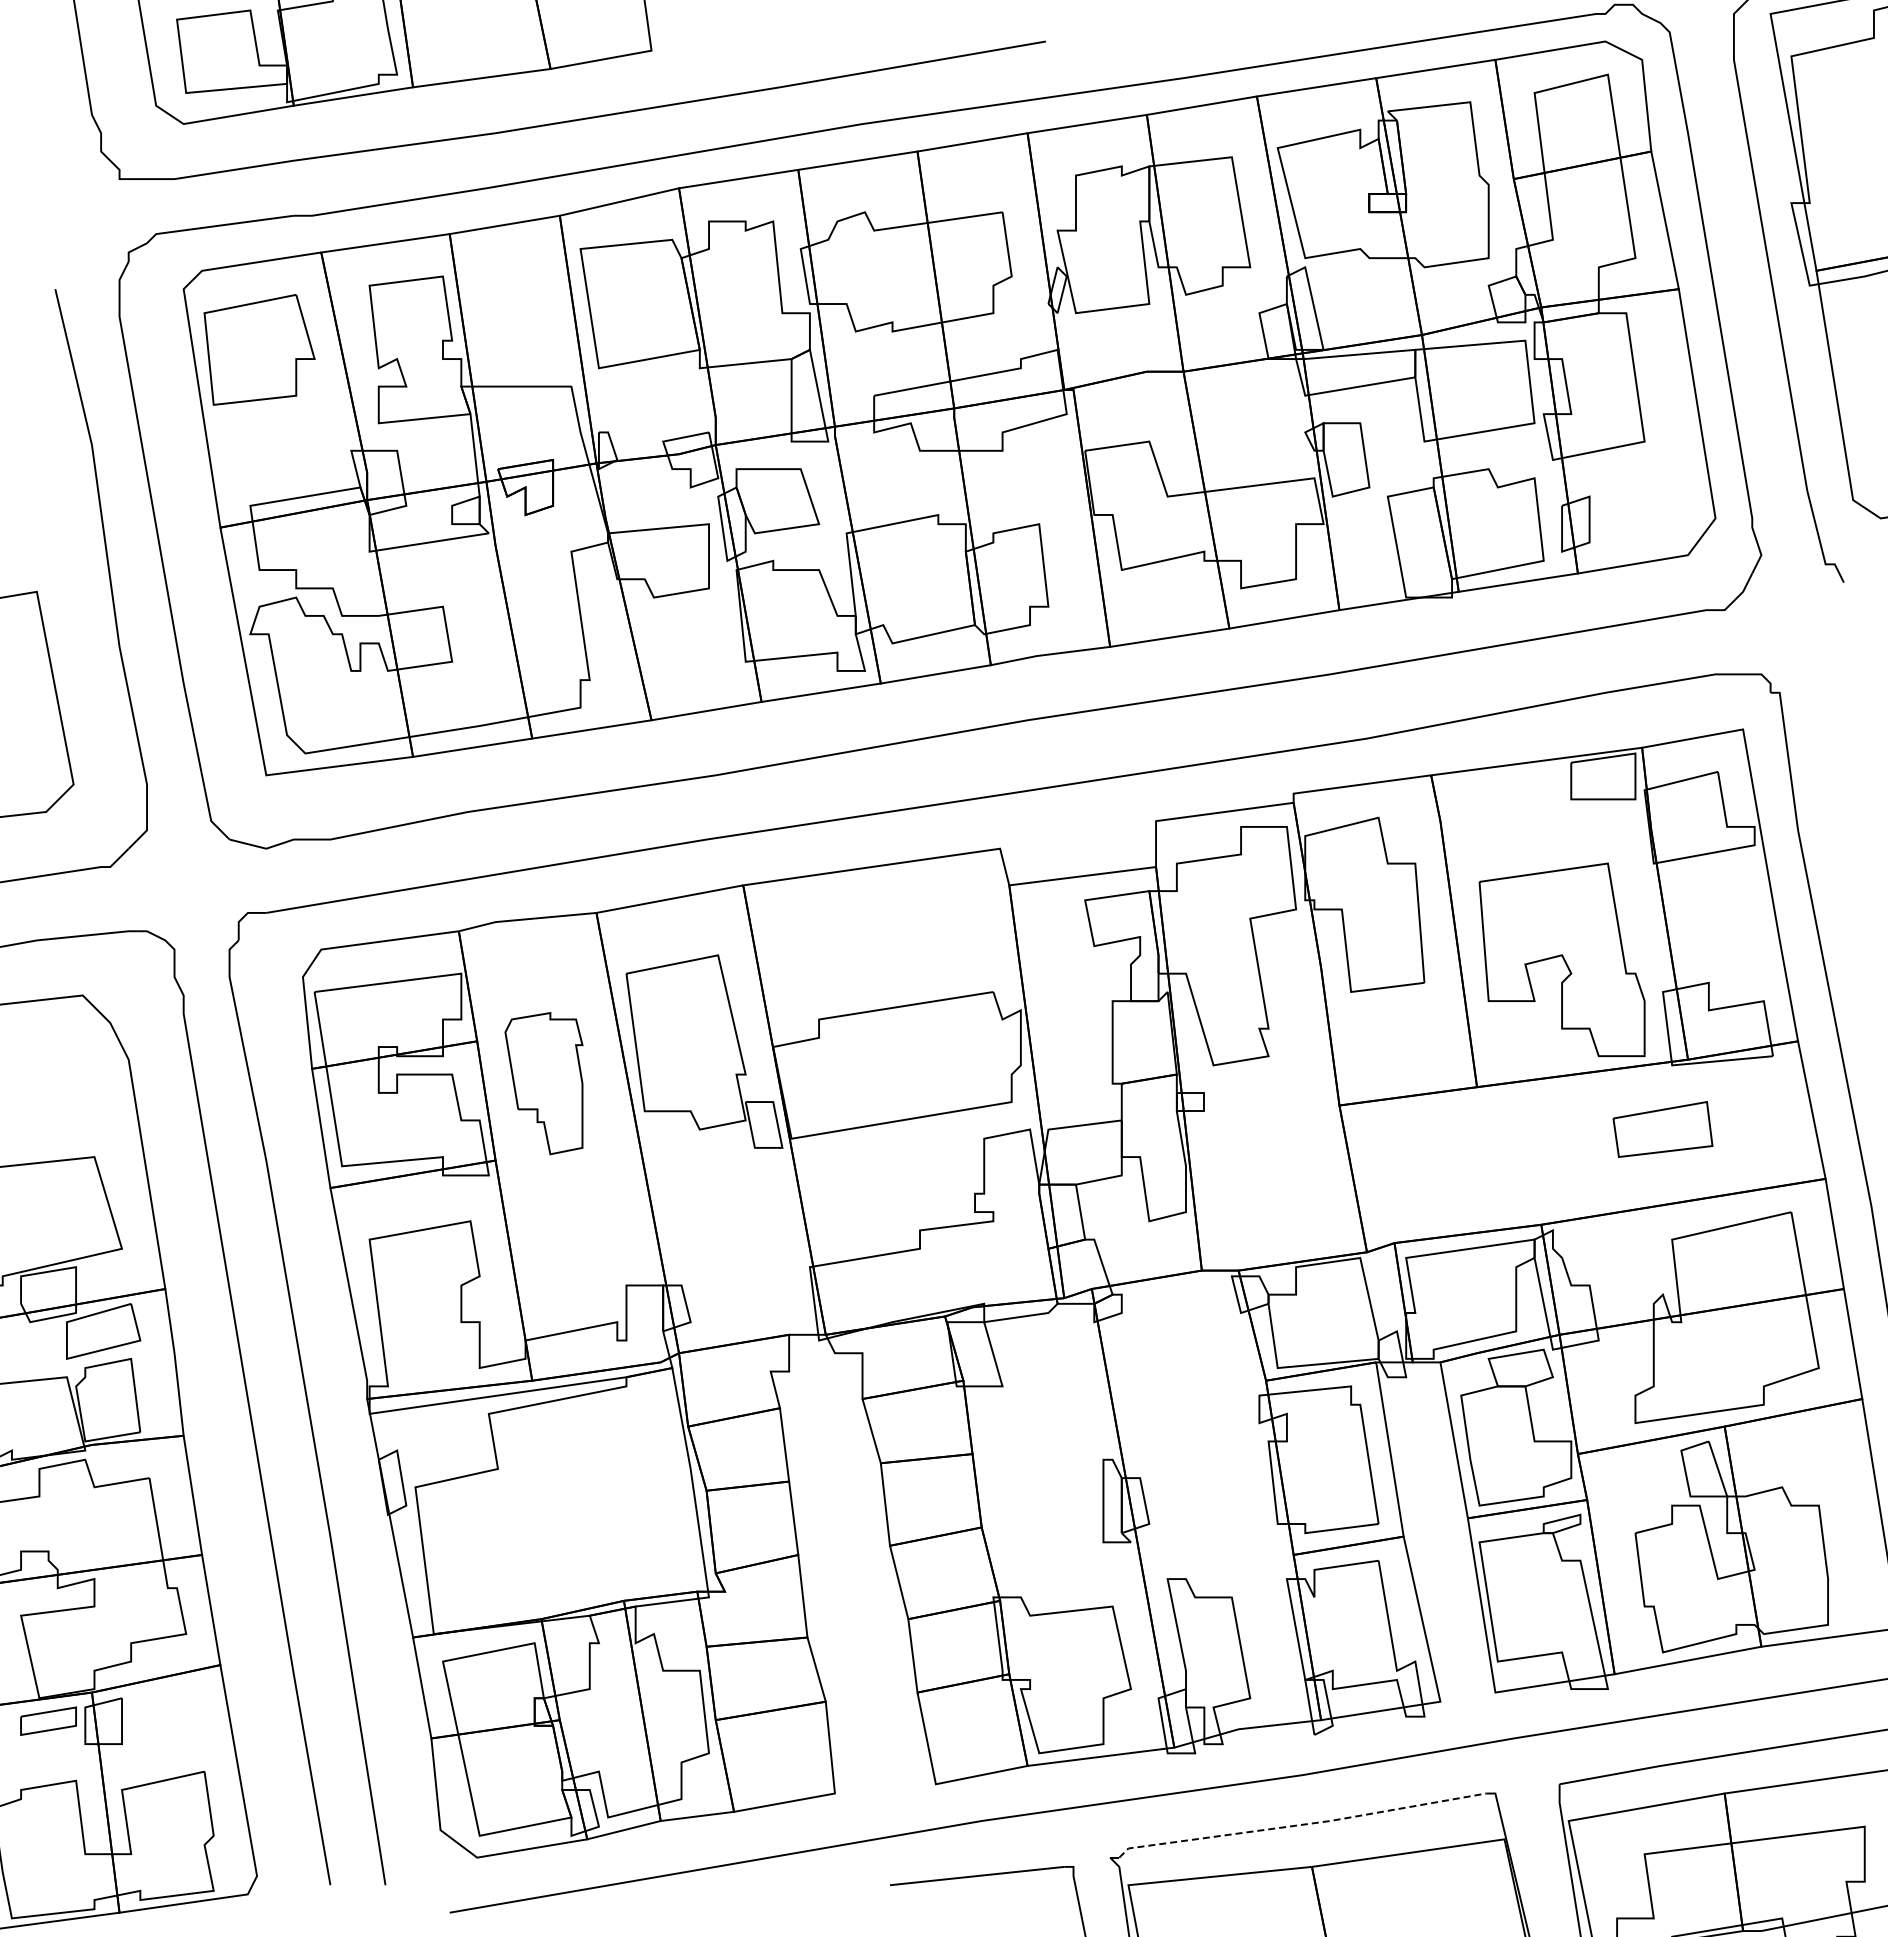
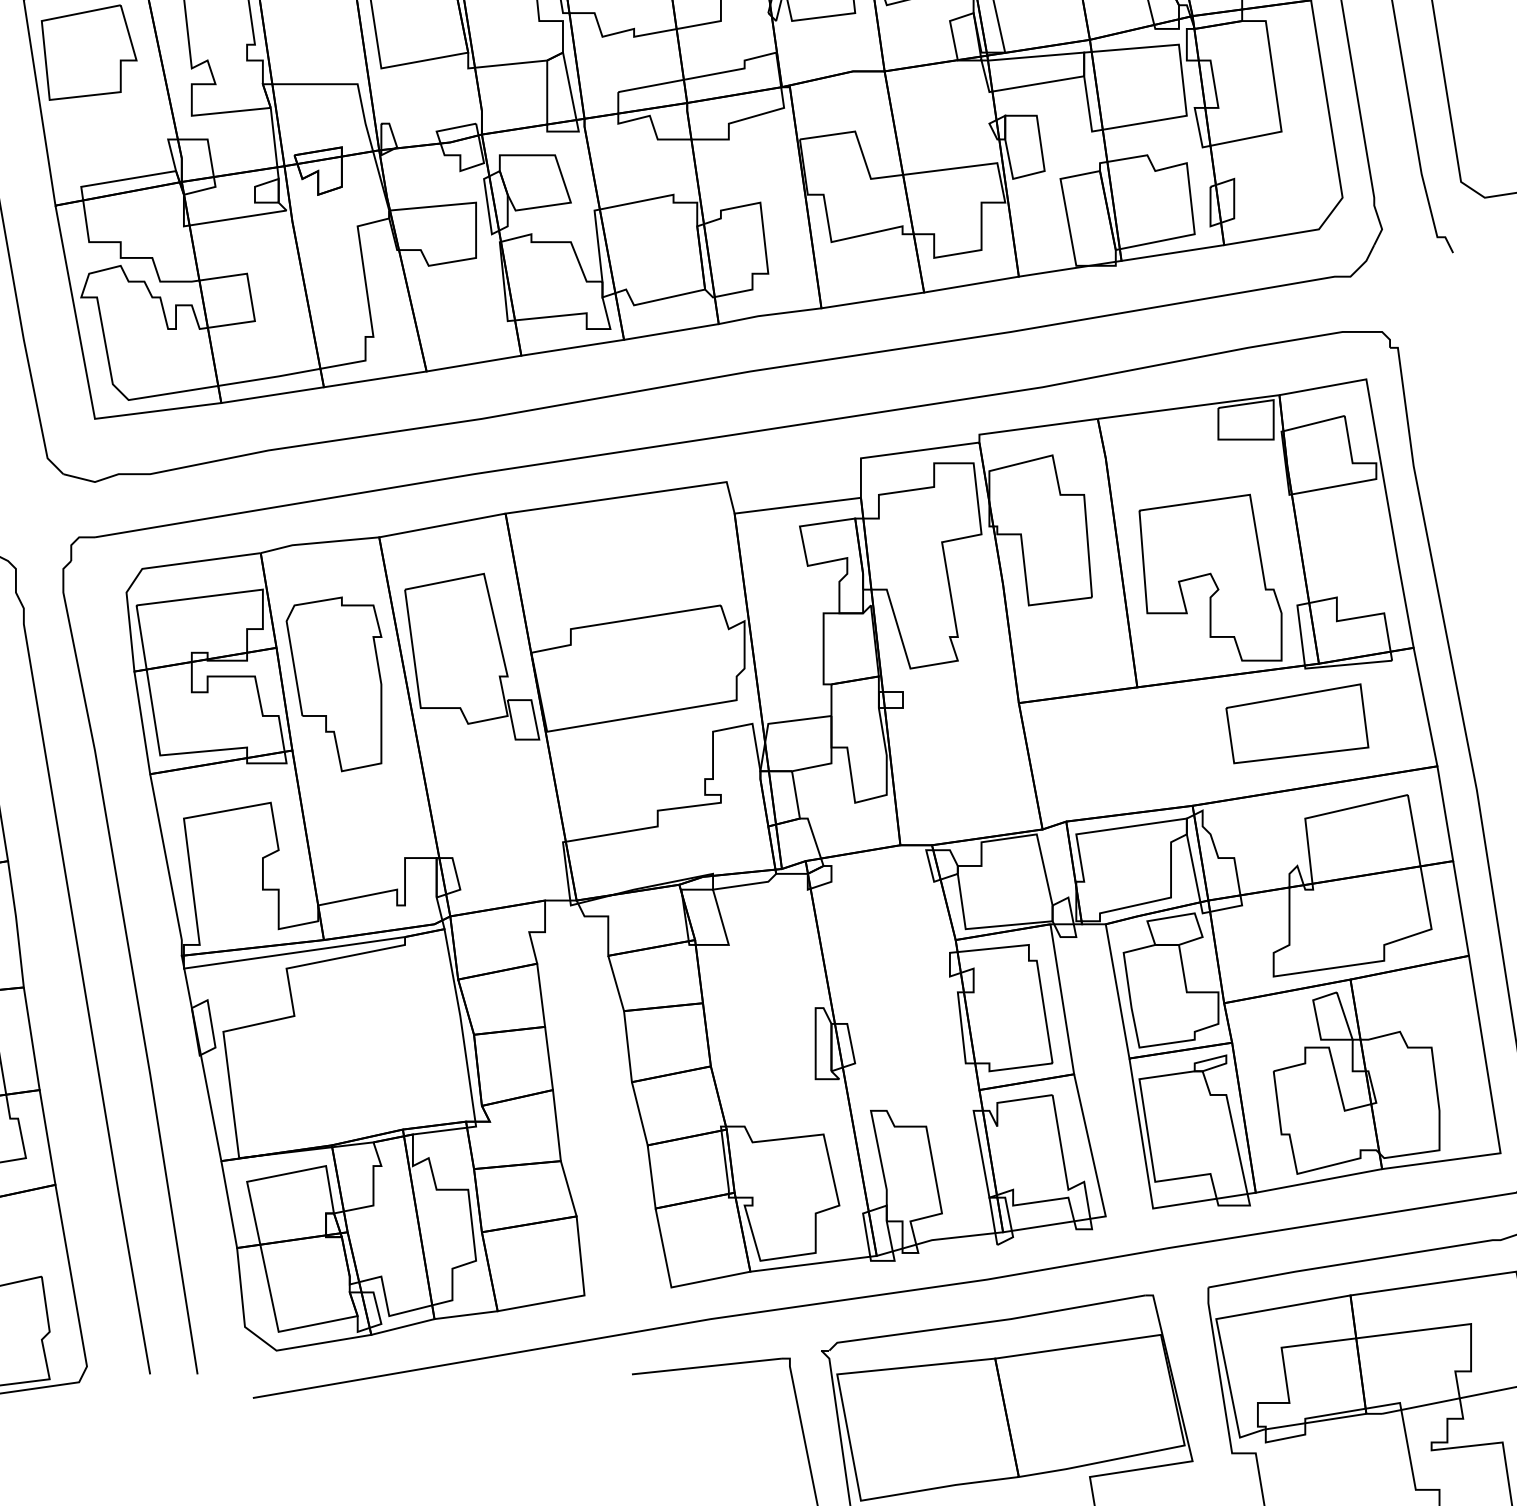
part: (543, 1083) -> (333, 684), size x1.43
part: (1662, 1129) -> (1296, 723), size x1.67
line: (1301, 1824) -> (986, 1322), dashed -> solid

